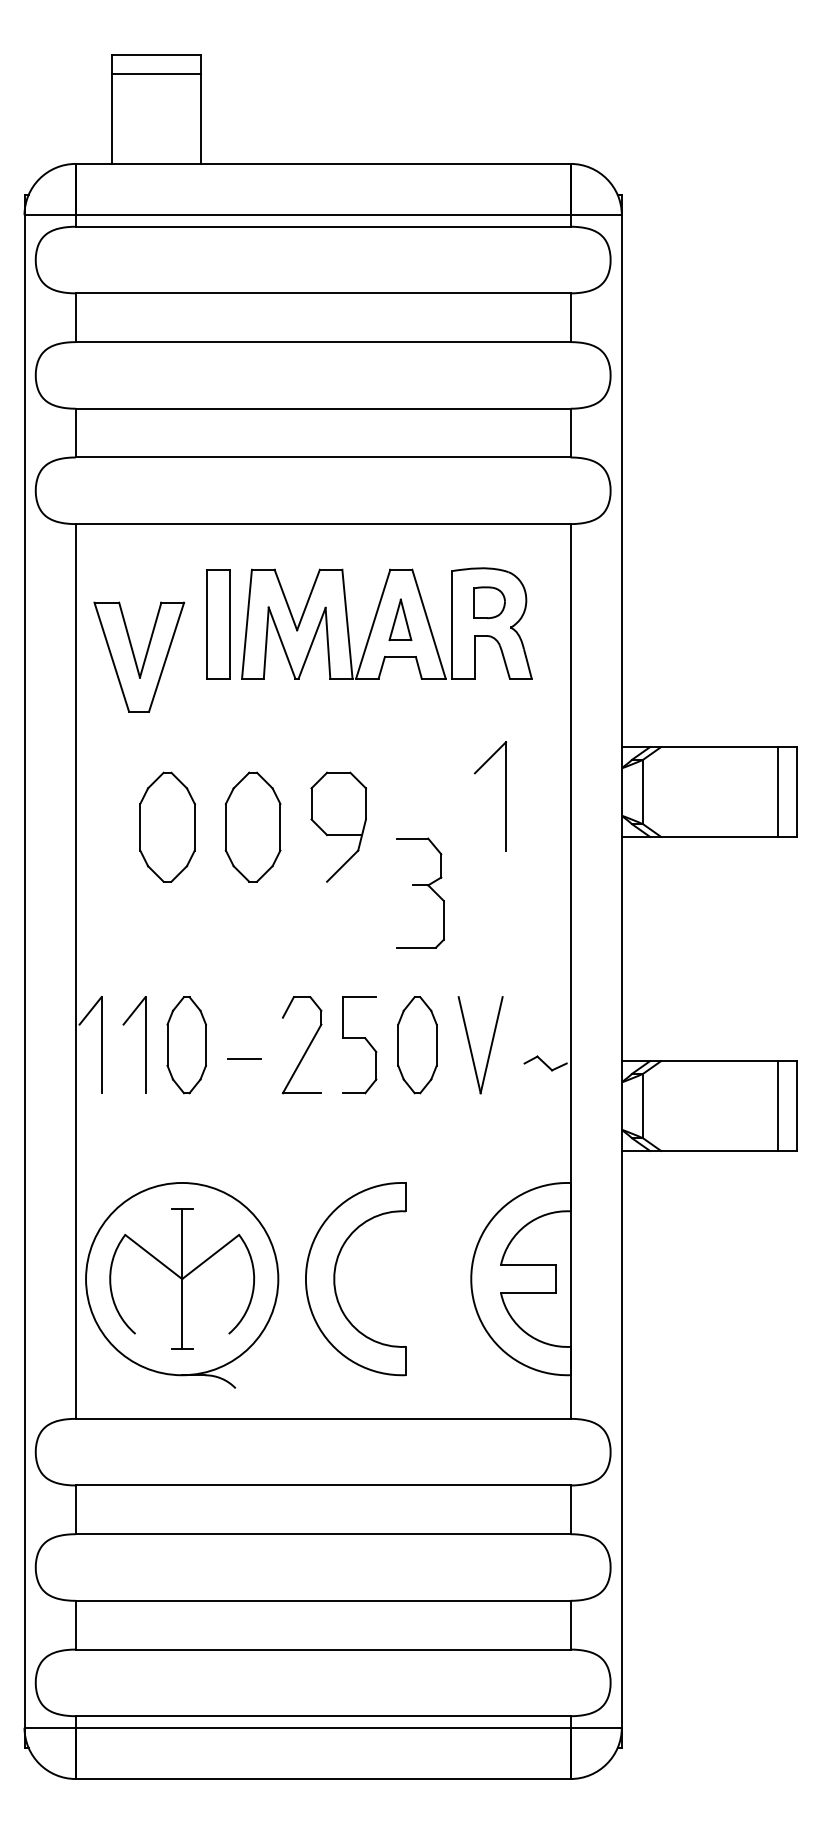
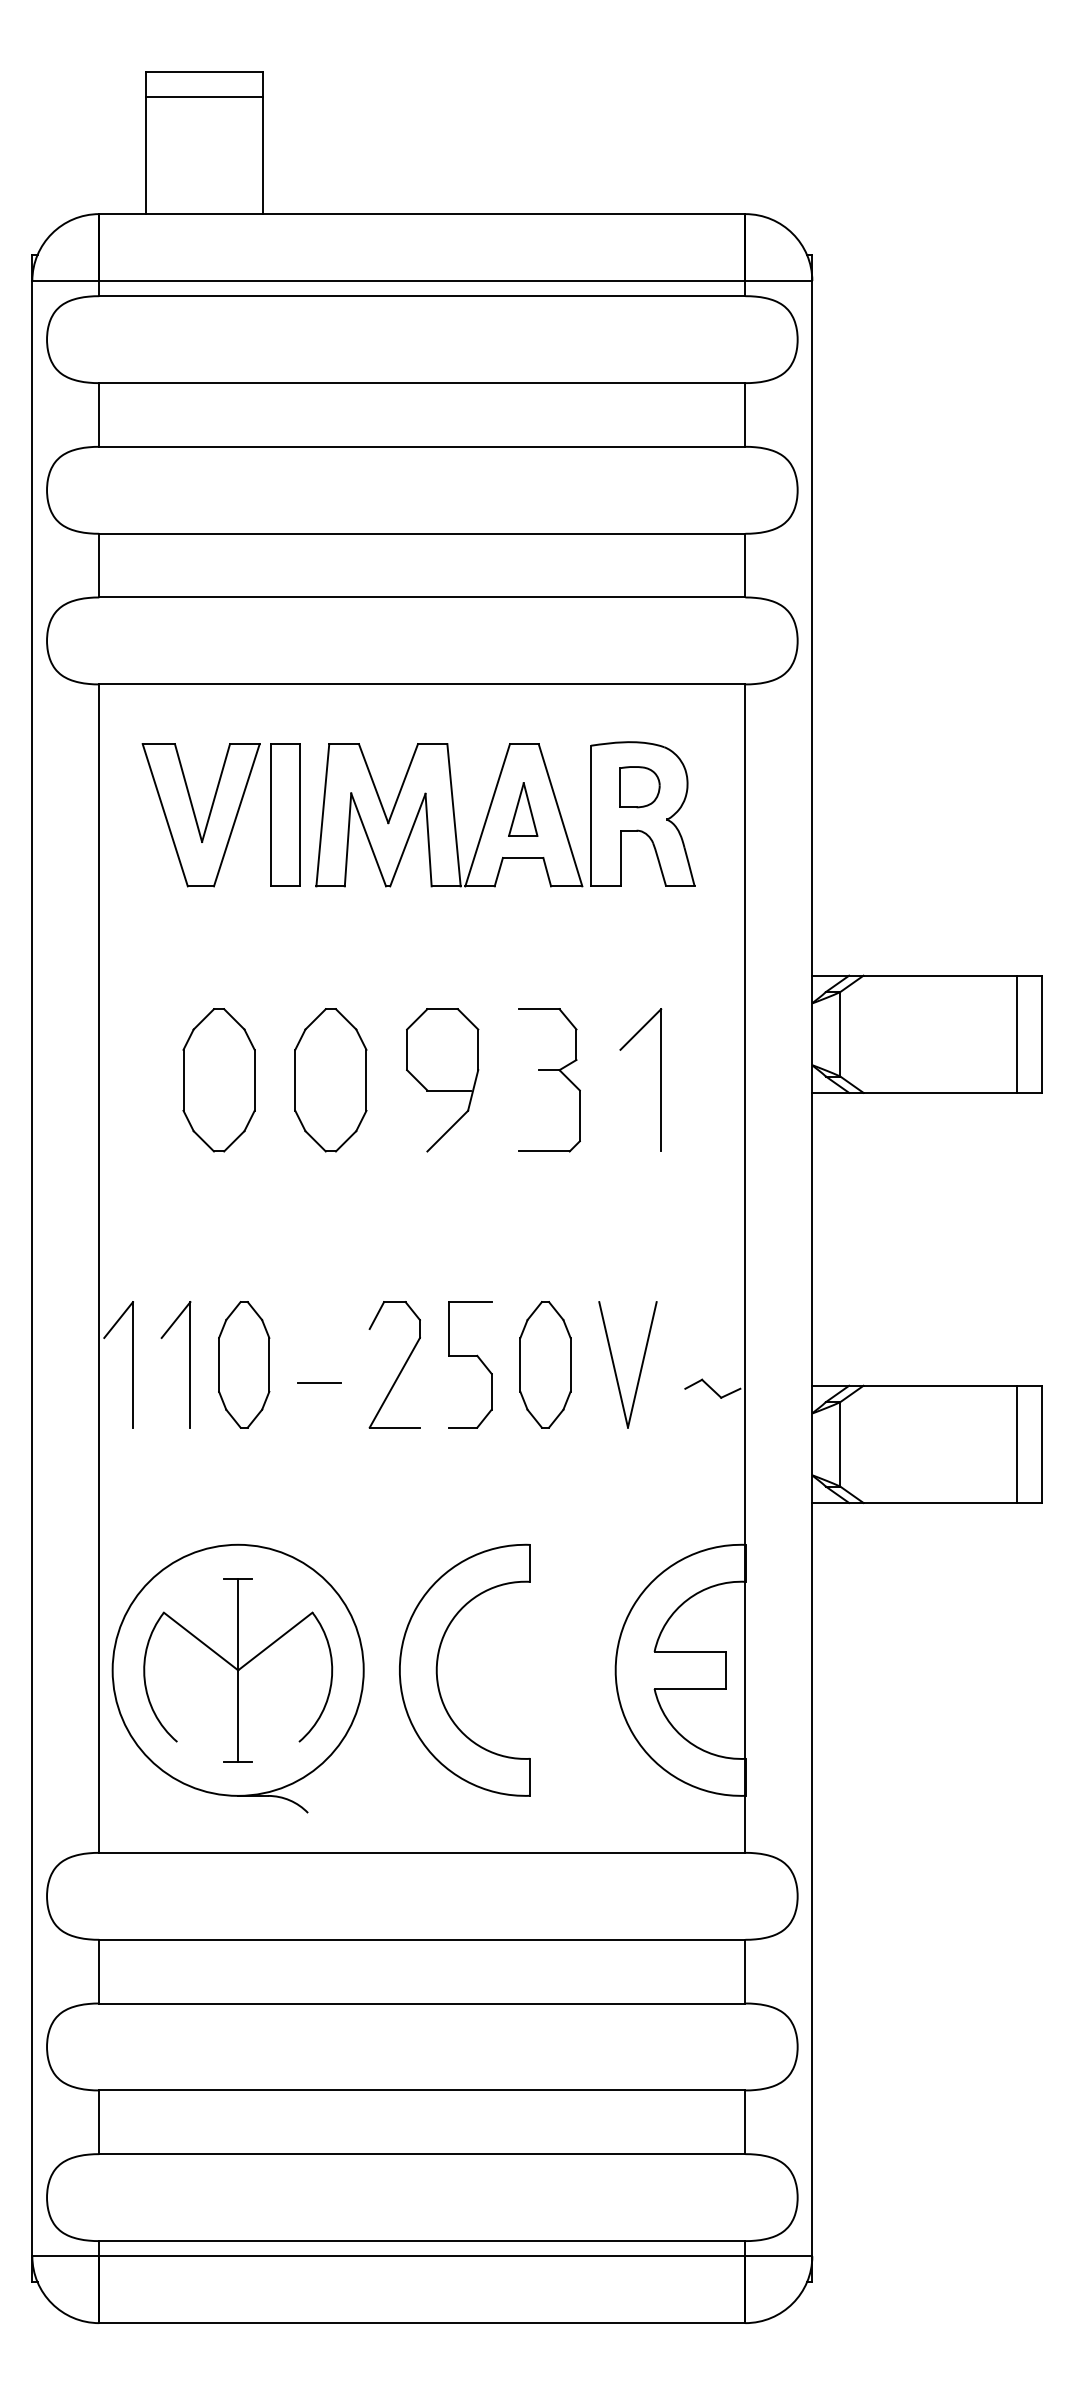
part: (138, 657) -> (200, 815), moved
part: (505, 796) -> (660, 1079), moved
part: (420, 885) -> (549, 1070), moved

